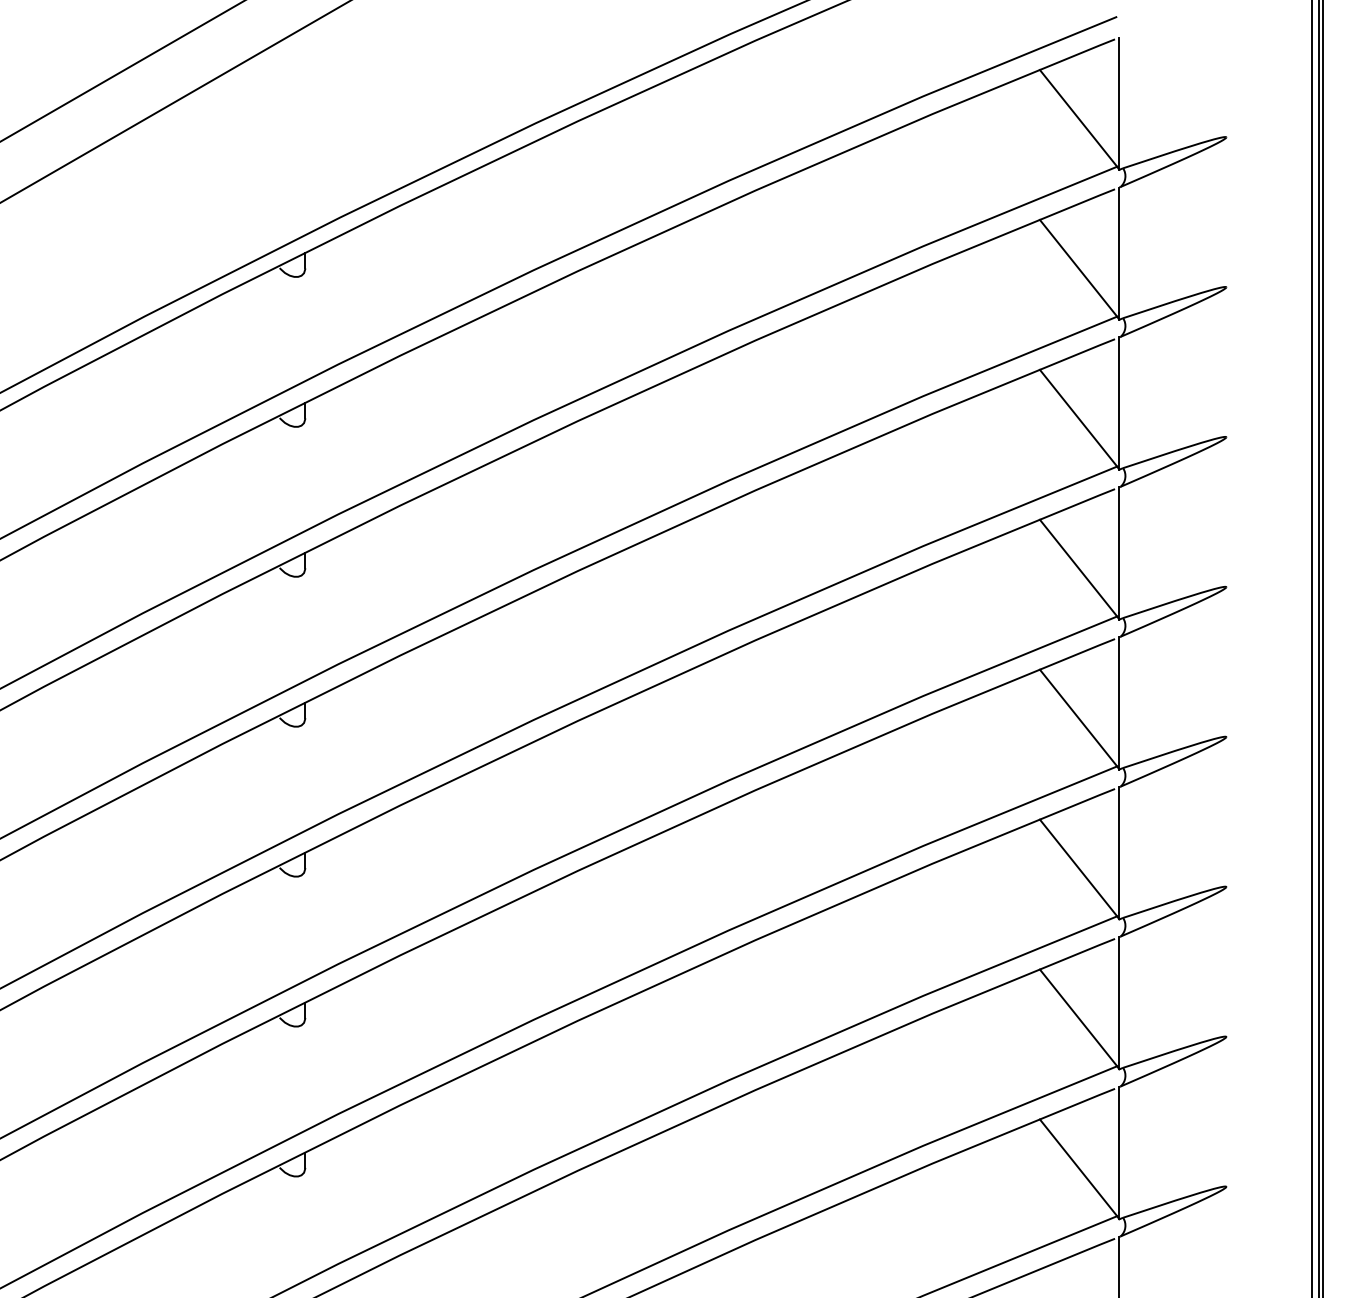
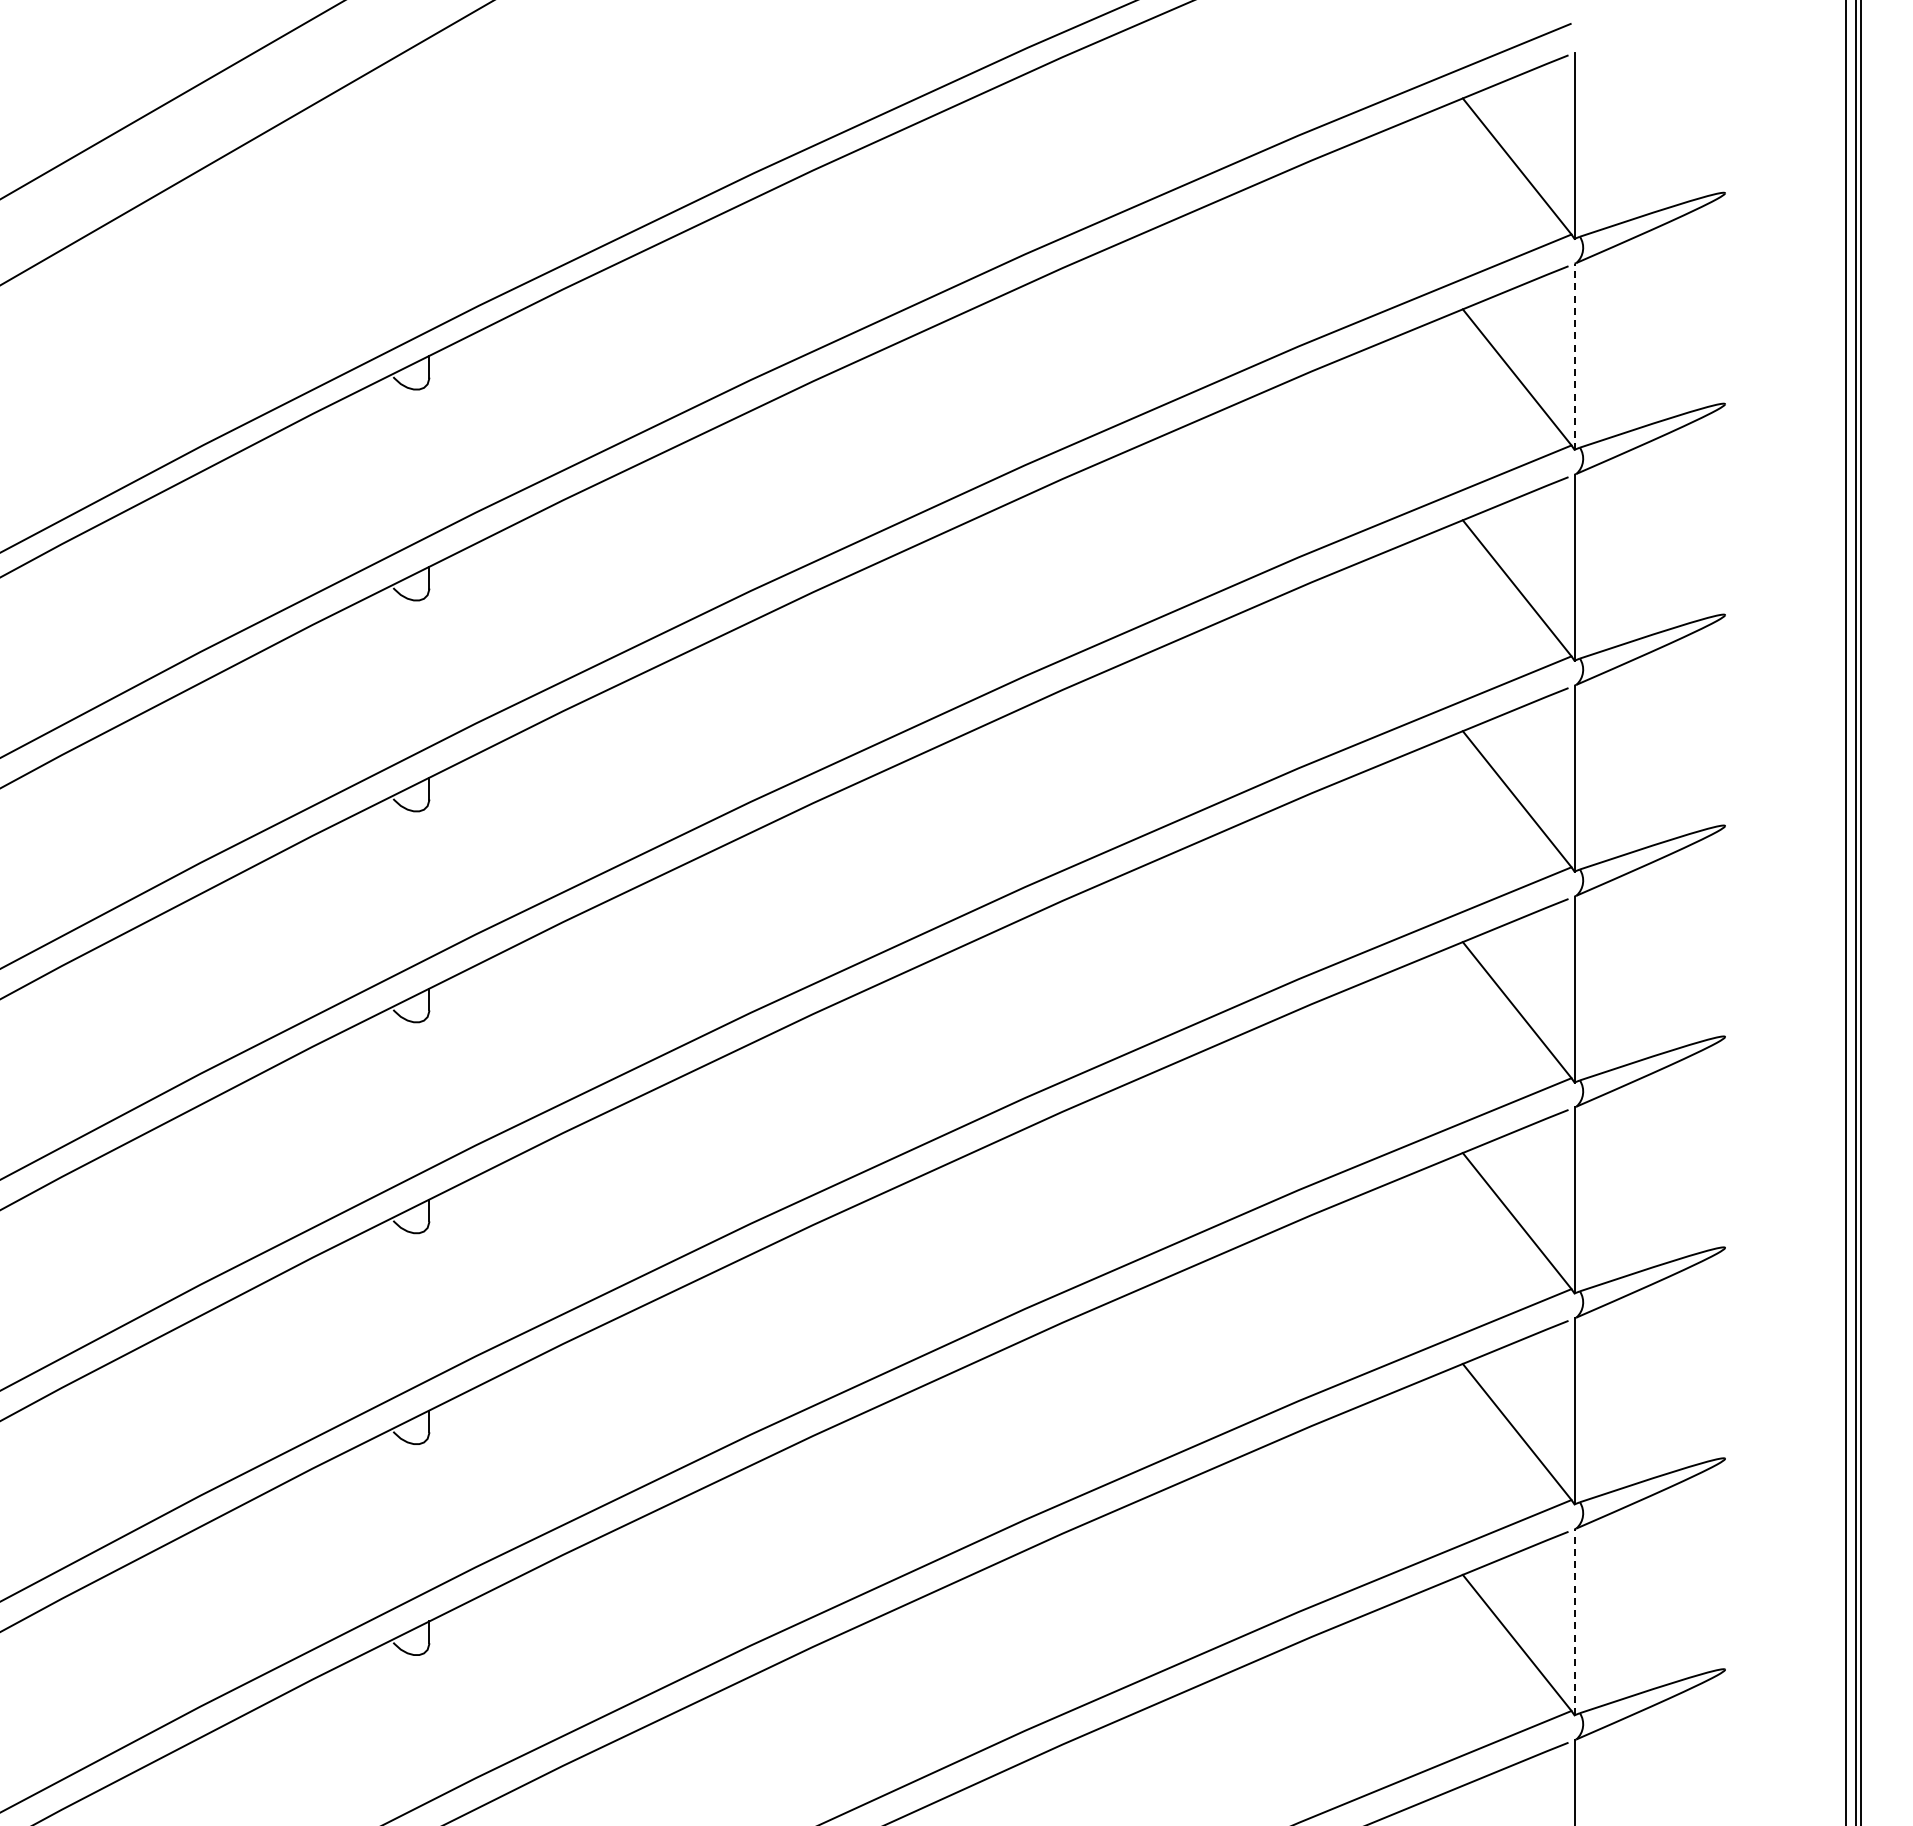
line: (1119, 253) -> (1574, 356), solid -> dashed
line: (1119, 1152) -> (1574, 1621), solid -> dashed

